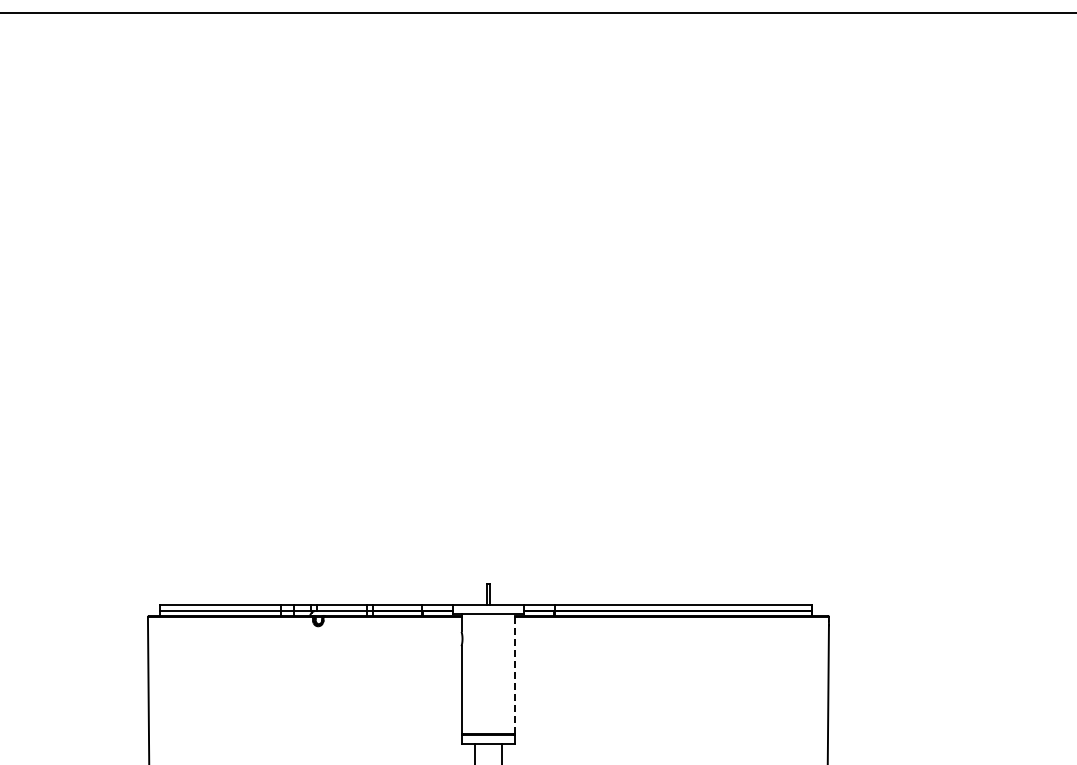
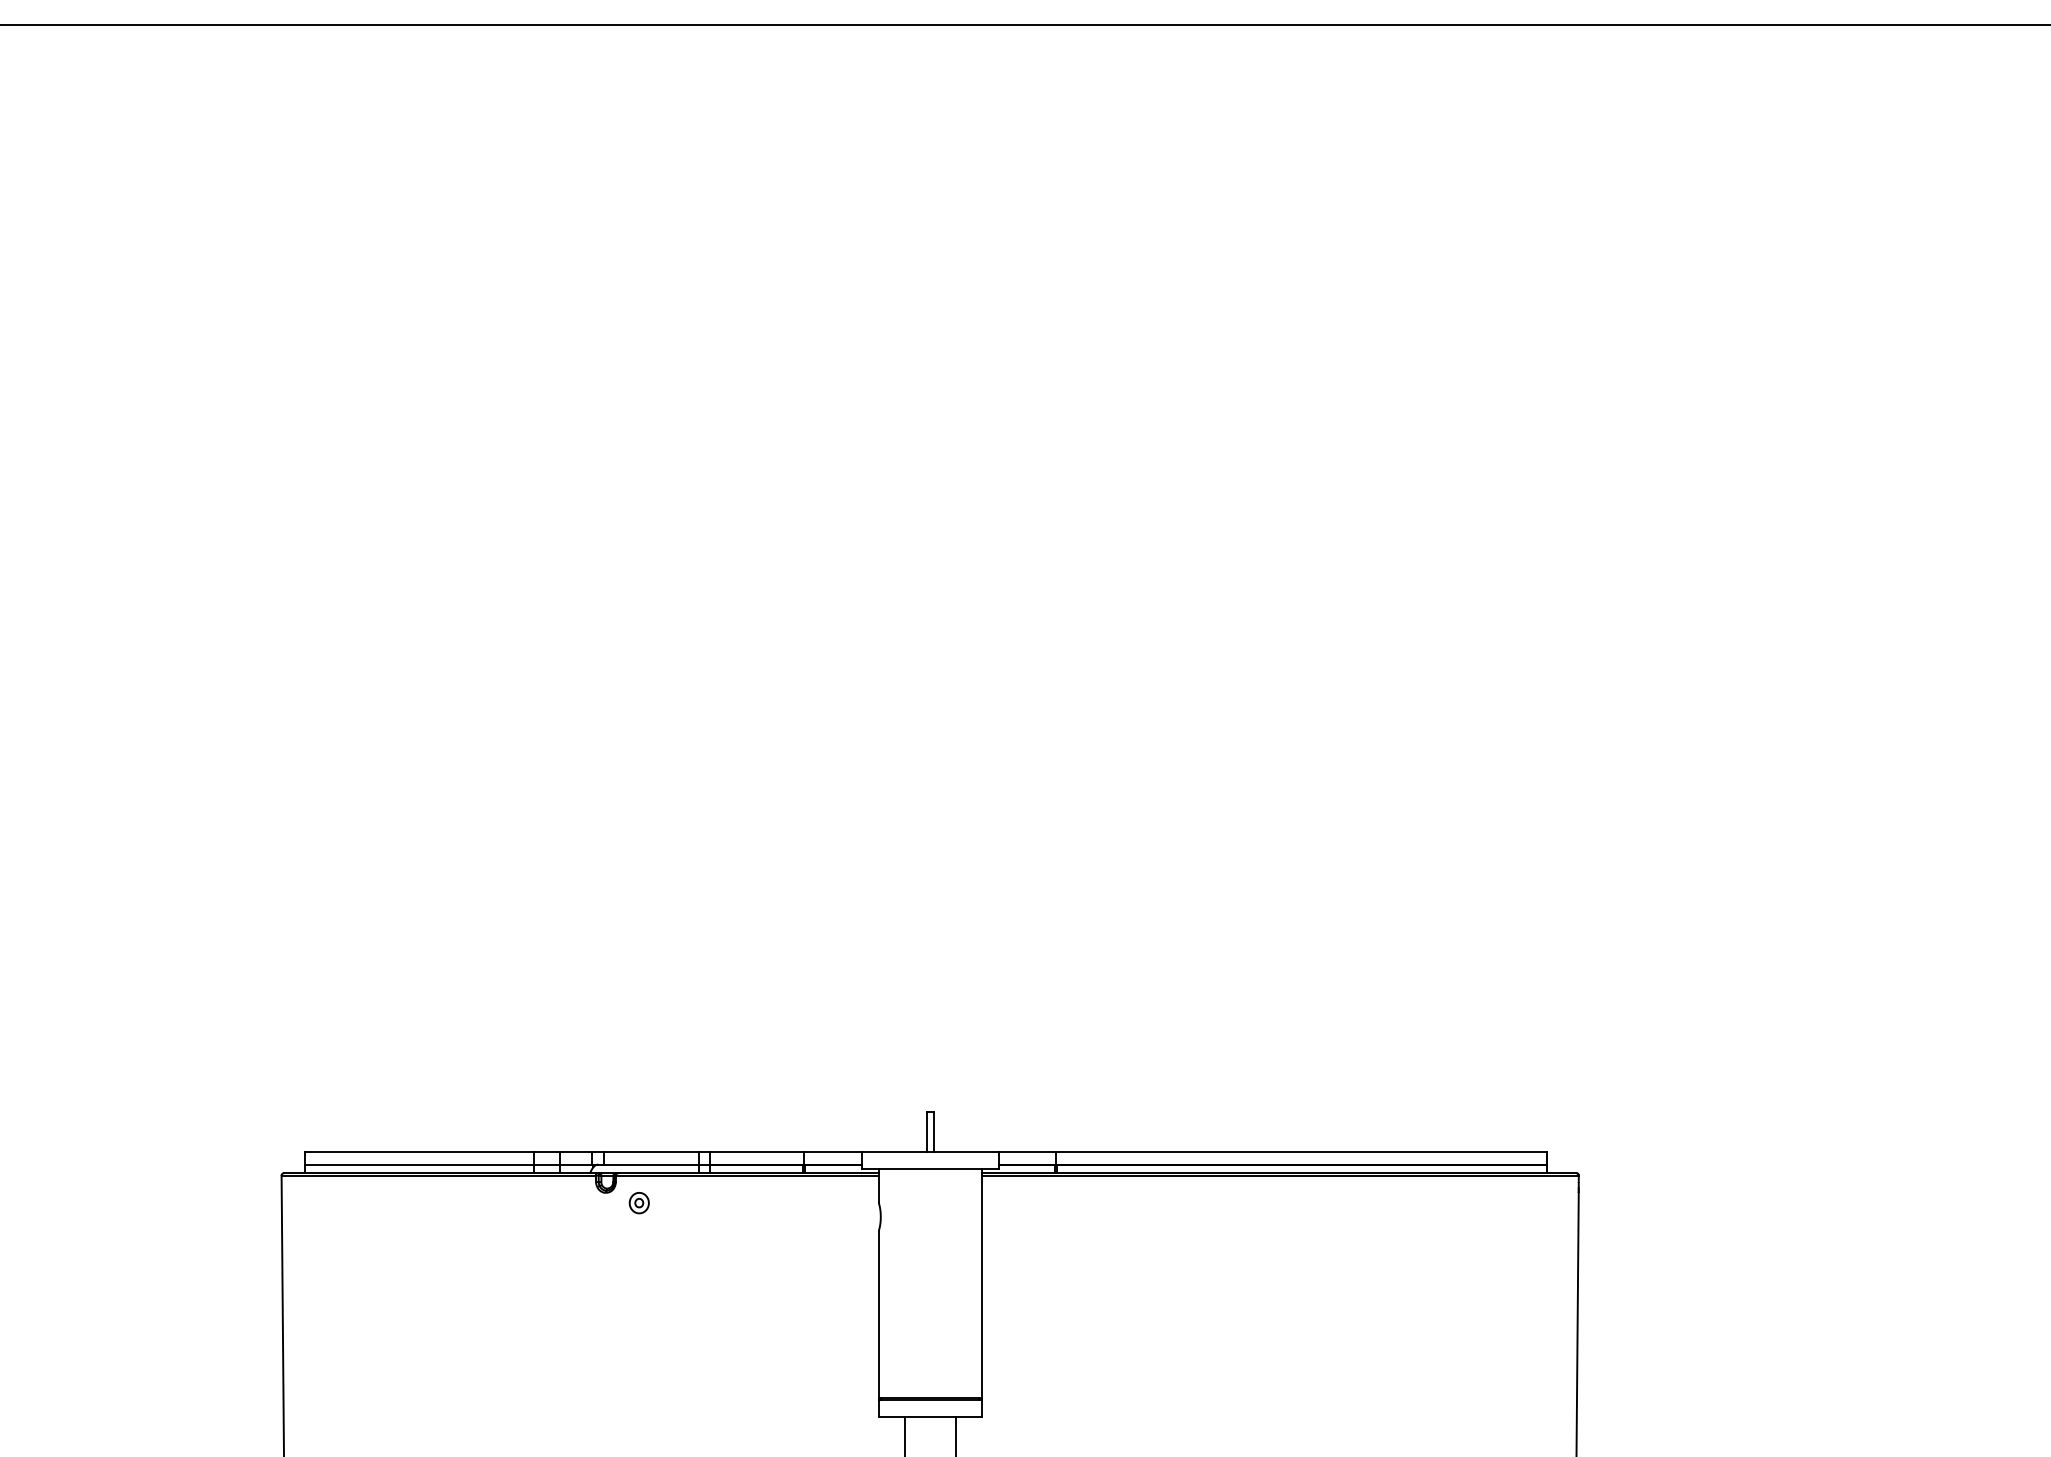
part: (335, 631) -> (638, 1202), added
line: (515, 673) -> (981, 1282), dashed -> solid

